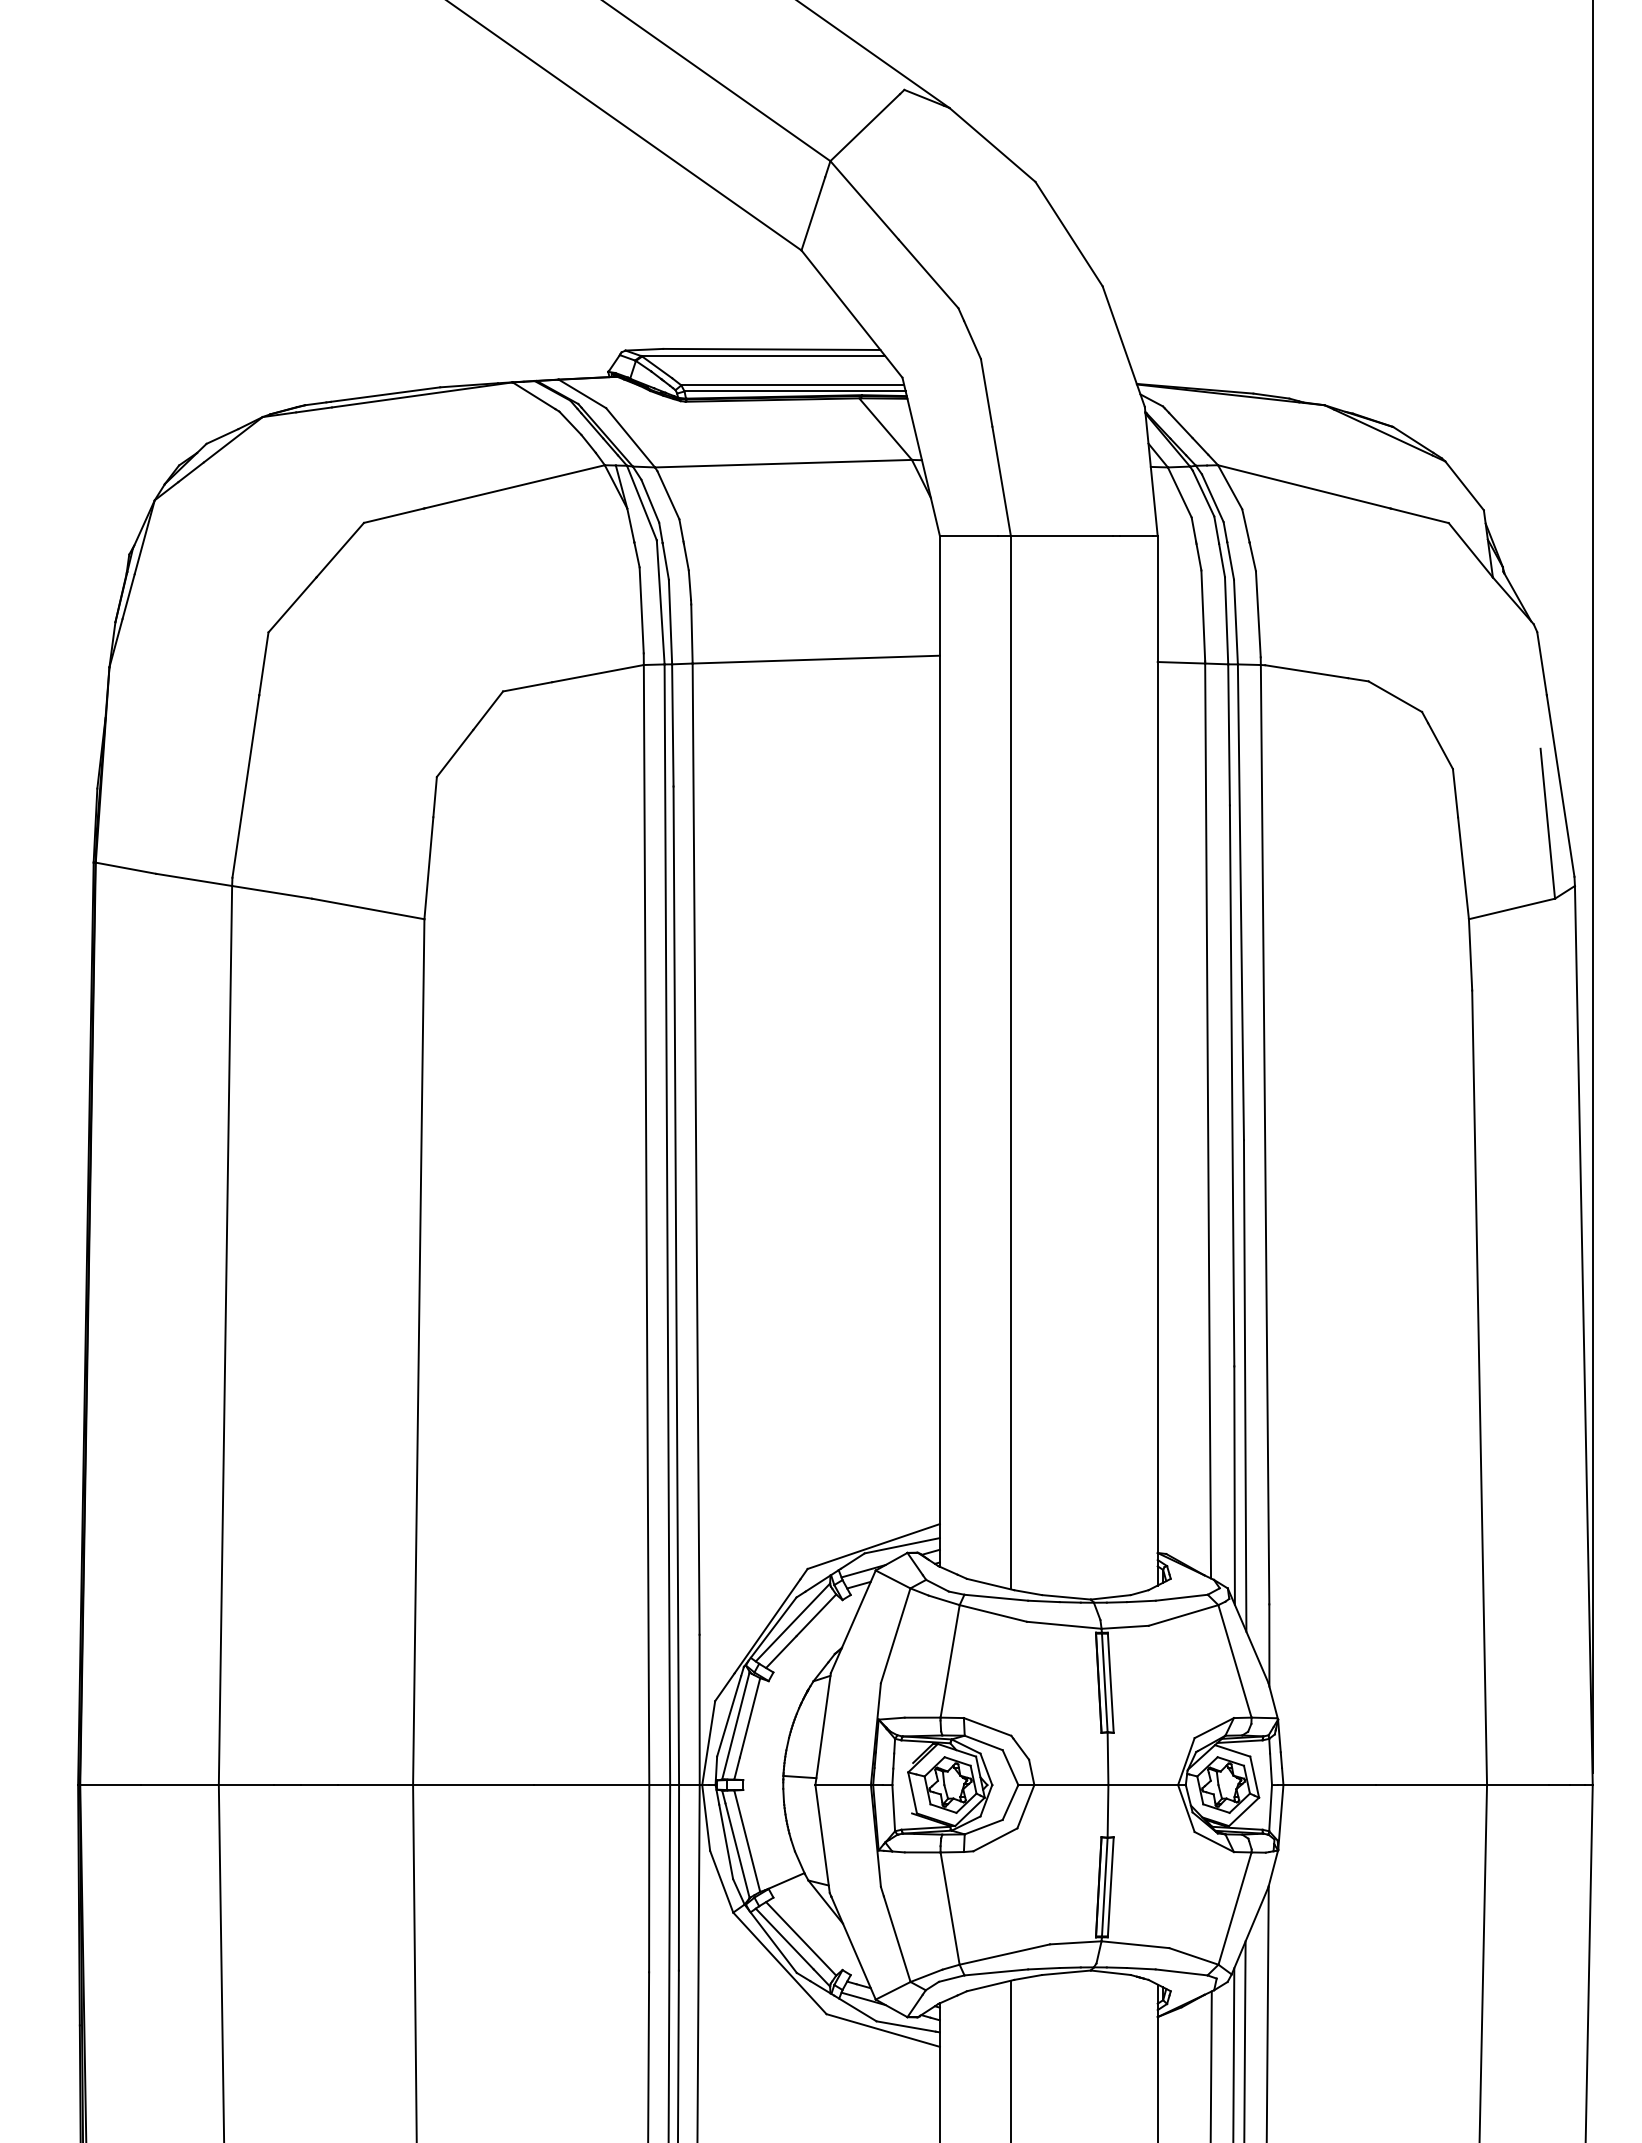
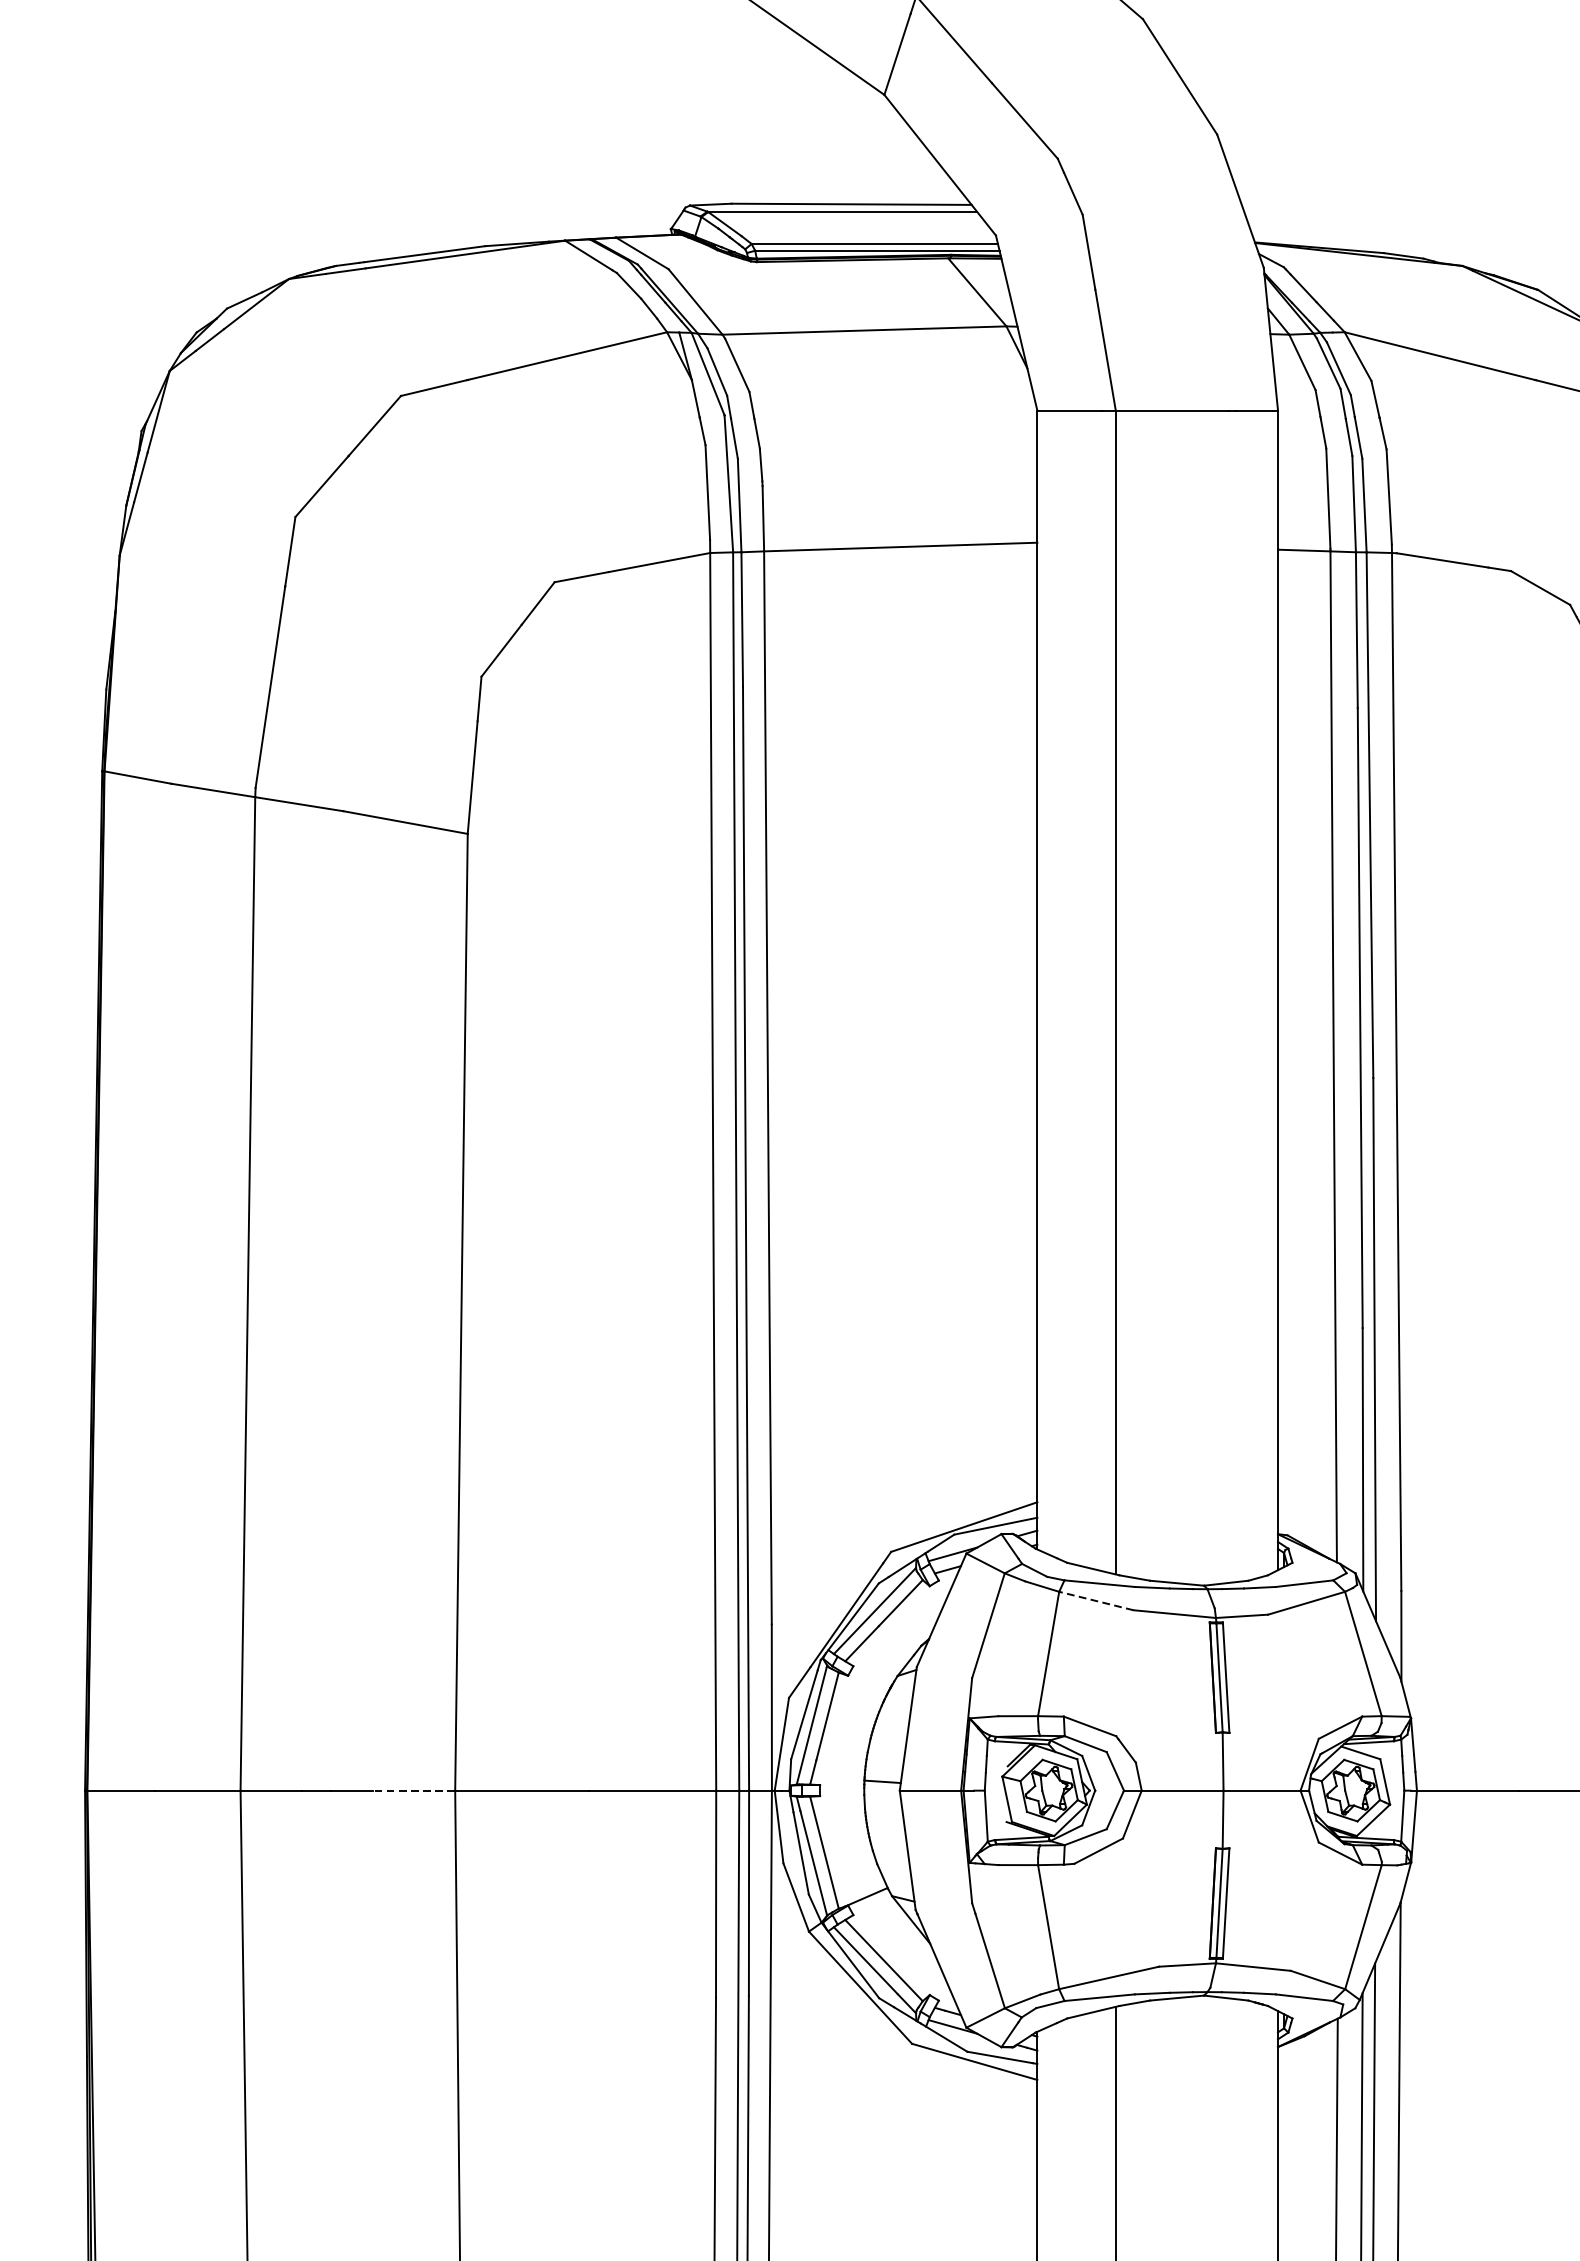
line: (993, 1613) -> (1096, 1601), solid -> dashed
line: (375, 1785) -> (413, 1791), solid -> dashed

